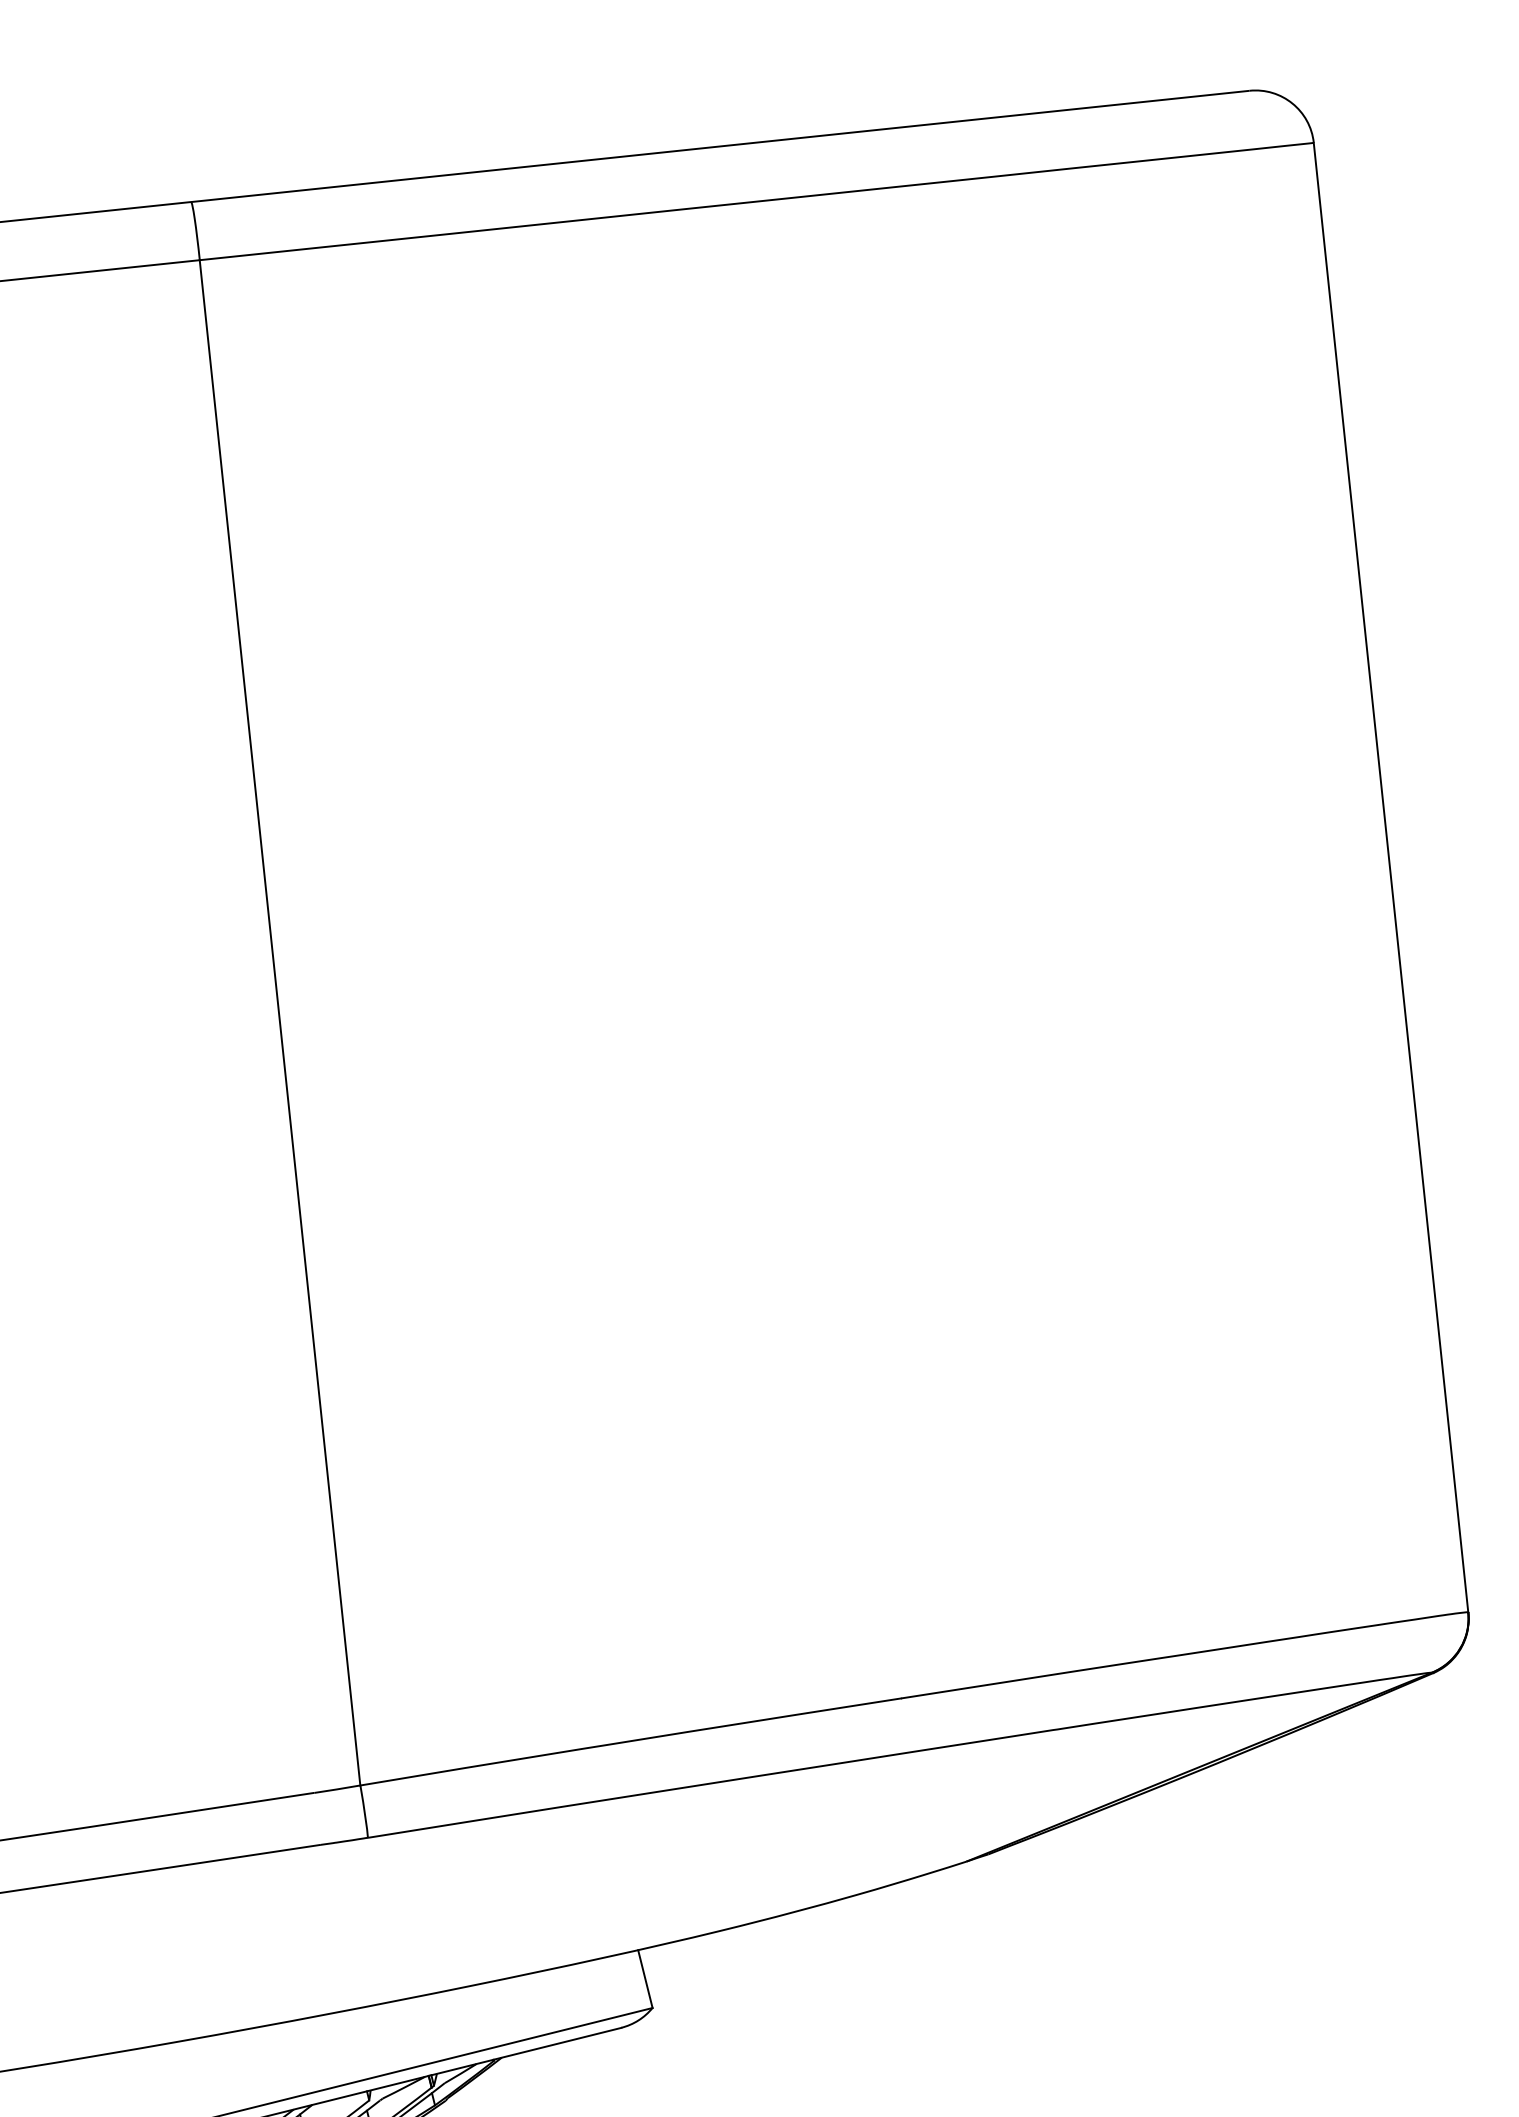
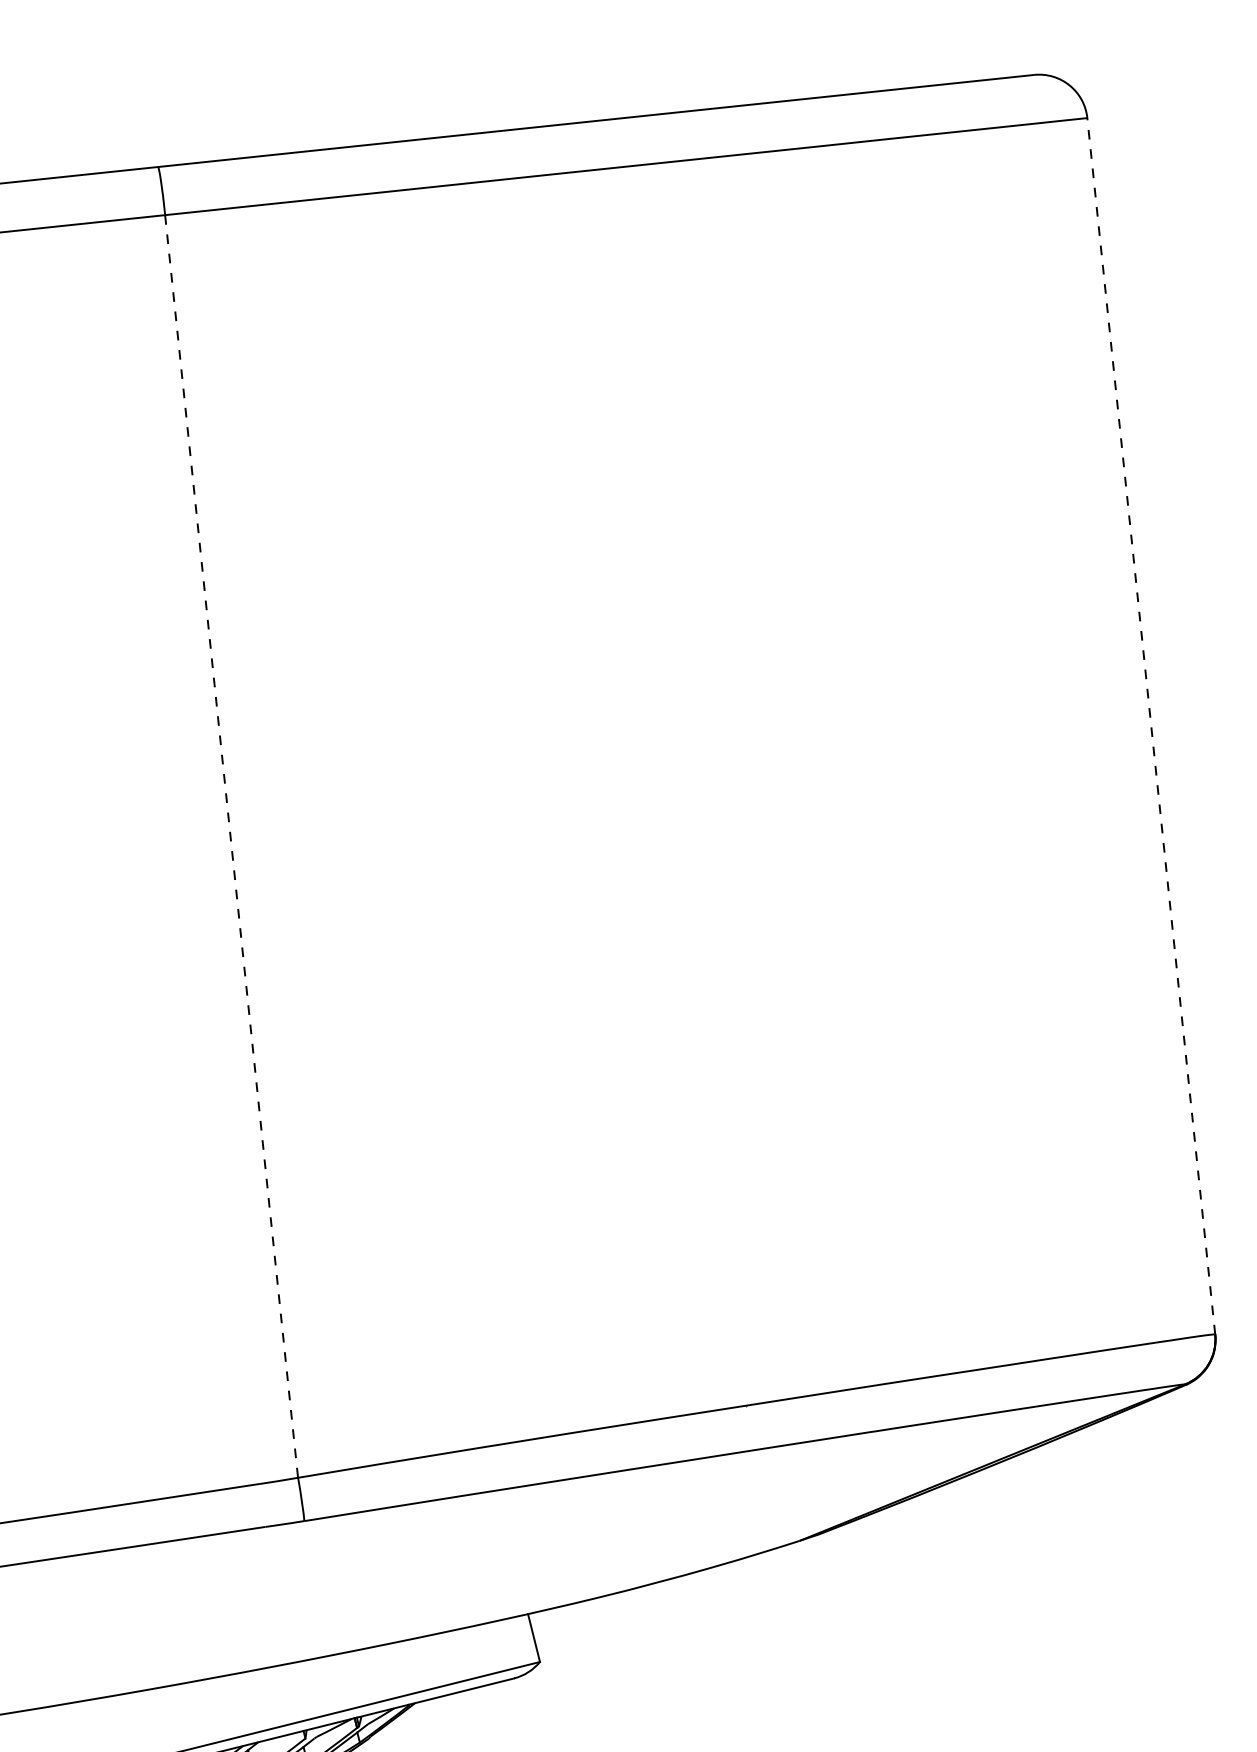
line: (1391, 877) -> (1151, 726), solid -> dashed
line: (280, 1022) -> (231, 846), solid -> dashed

